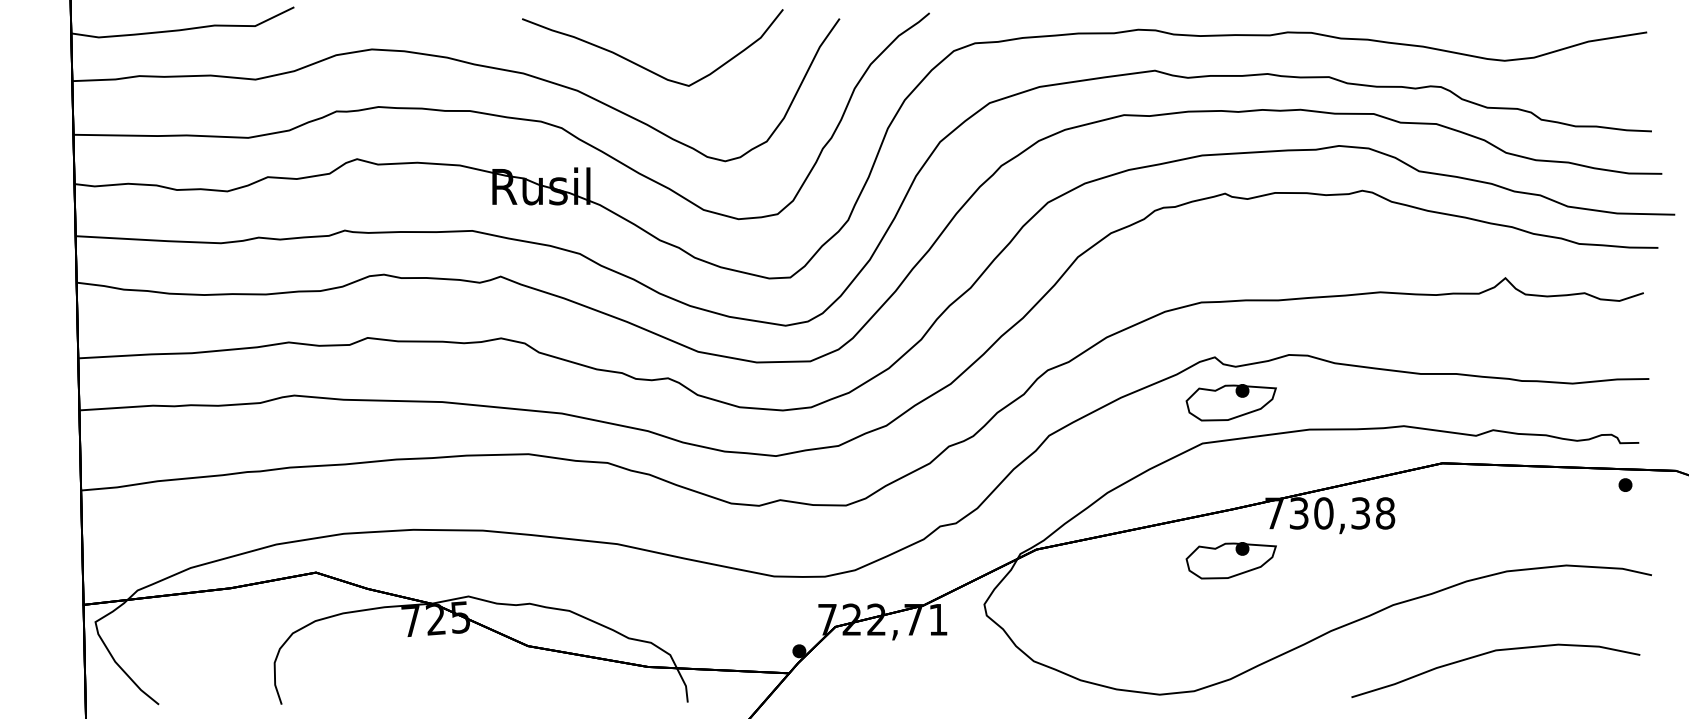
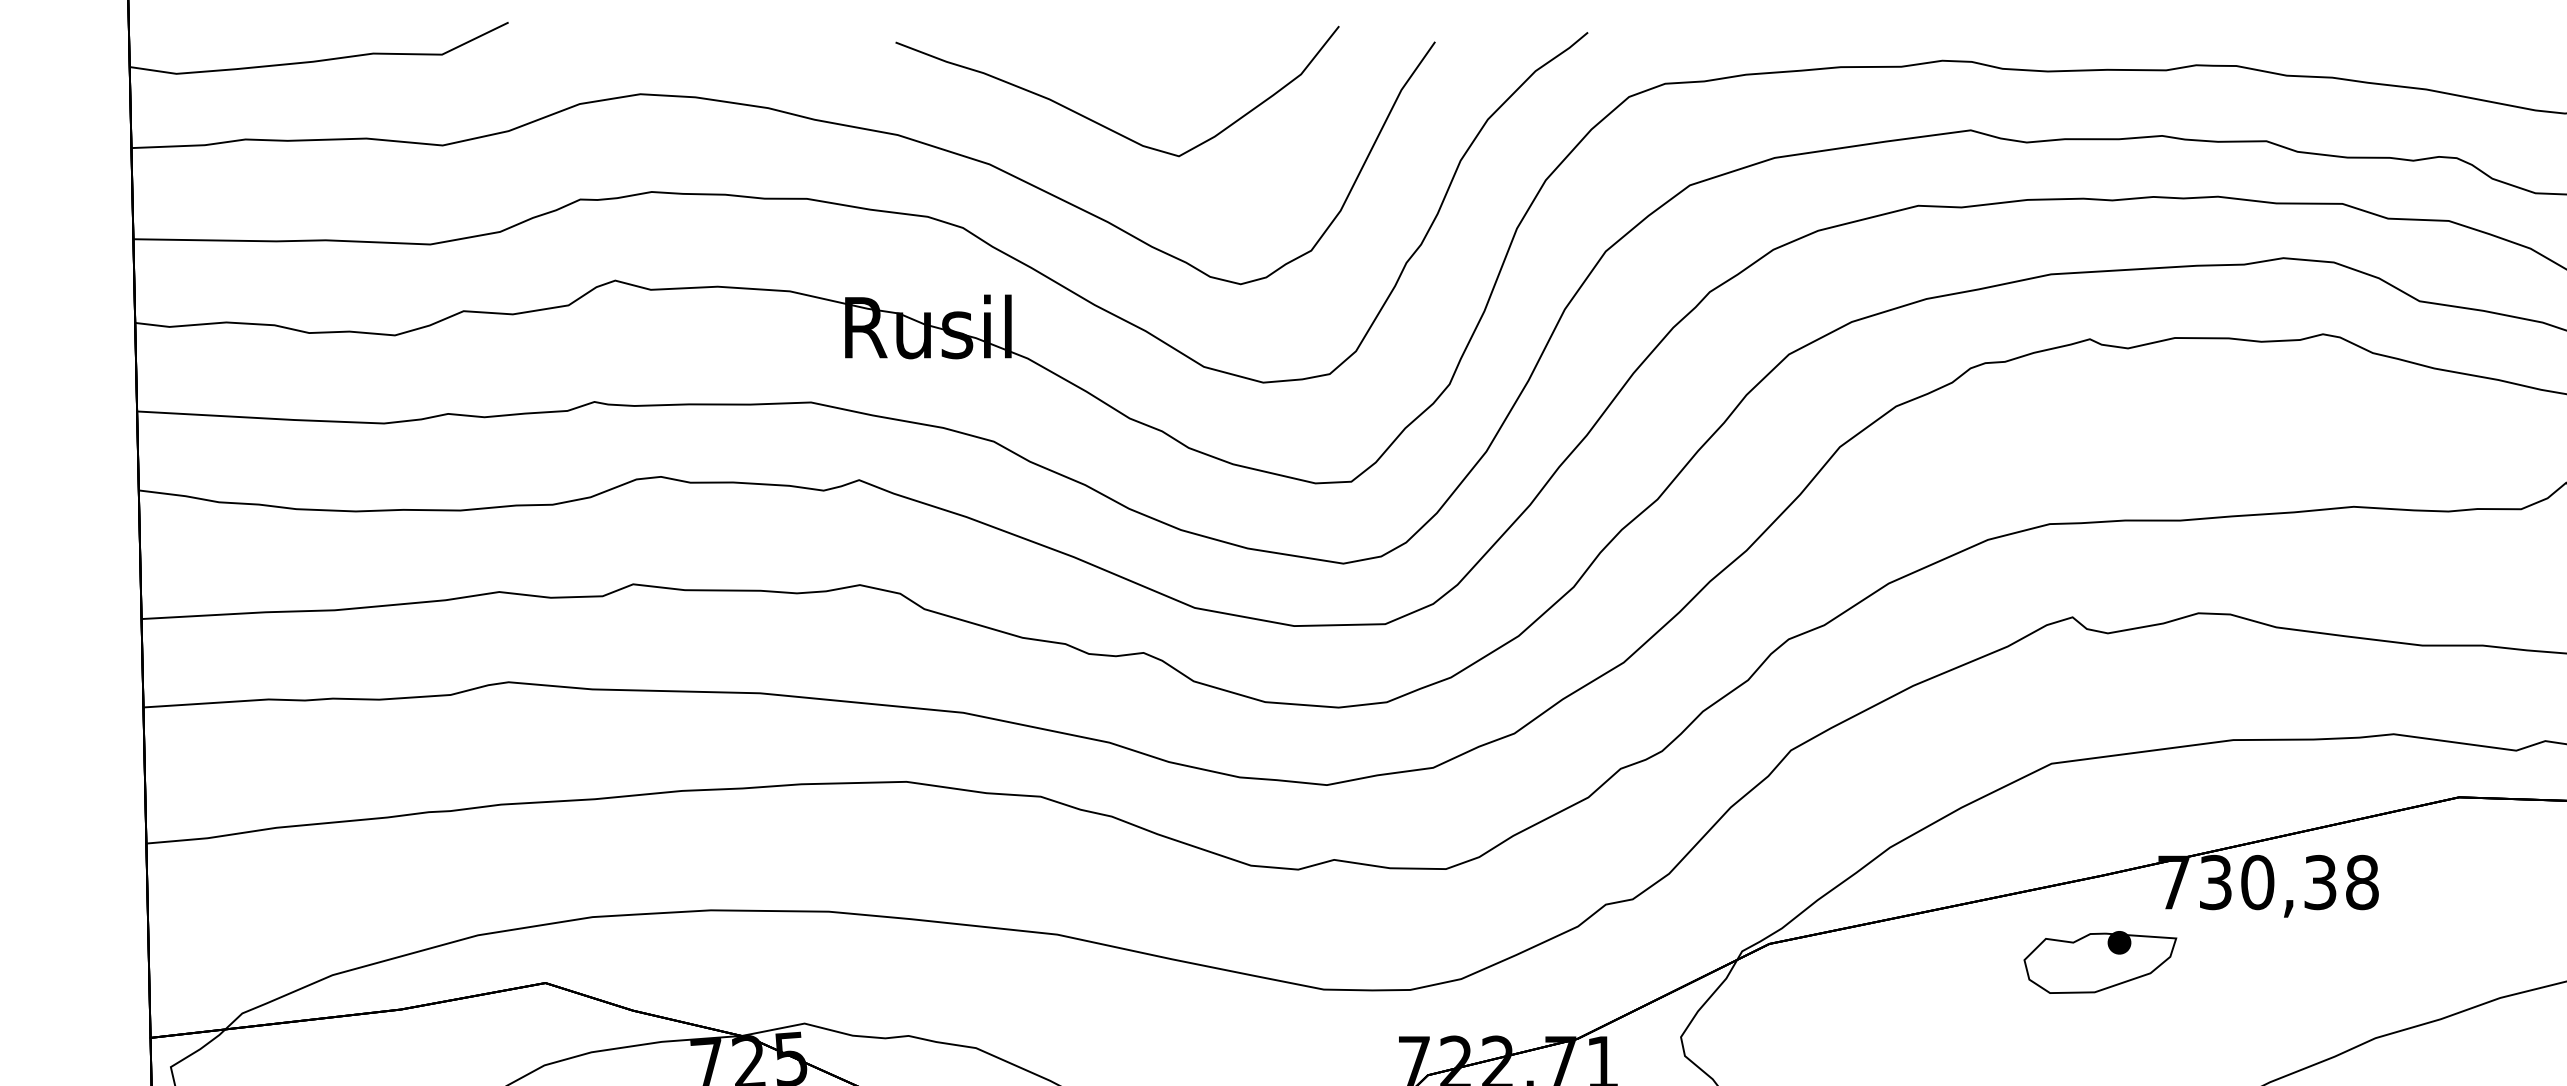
part: (1230, 402) -> (2099, 694), removed

